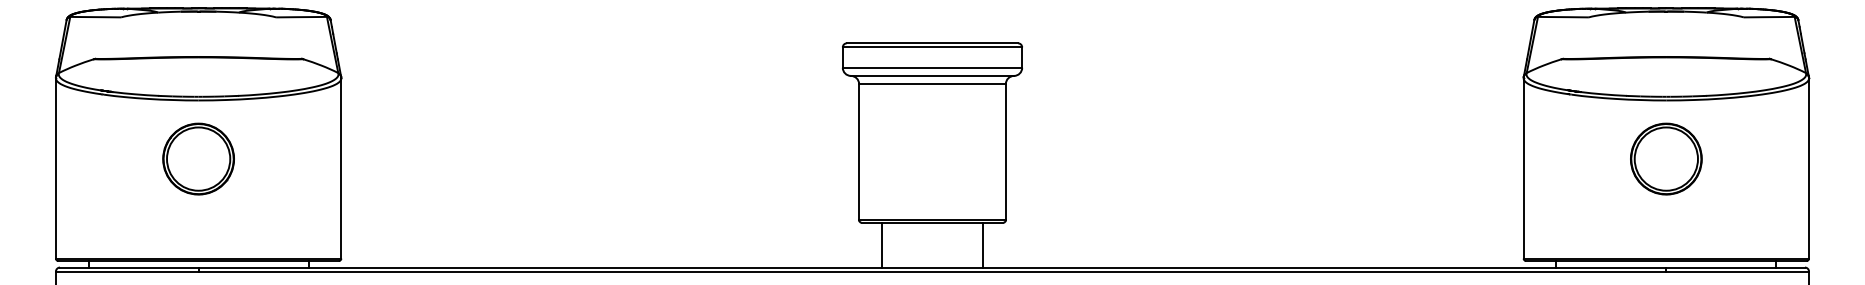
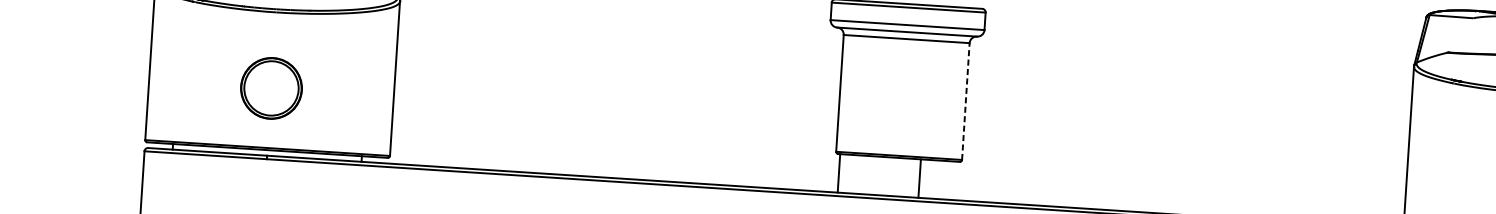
line: (1005, 151) -> (965, 100), solid -> dashed
part: (198, 158) -> (271, 87), moved
line: (881, 244) -> (838, 172), moved
line: (983, 244) -> (920, 178), moved

